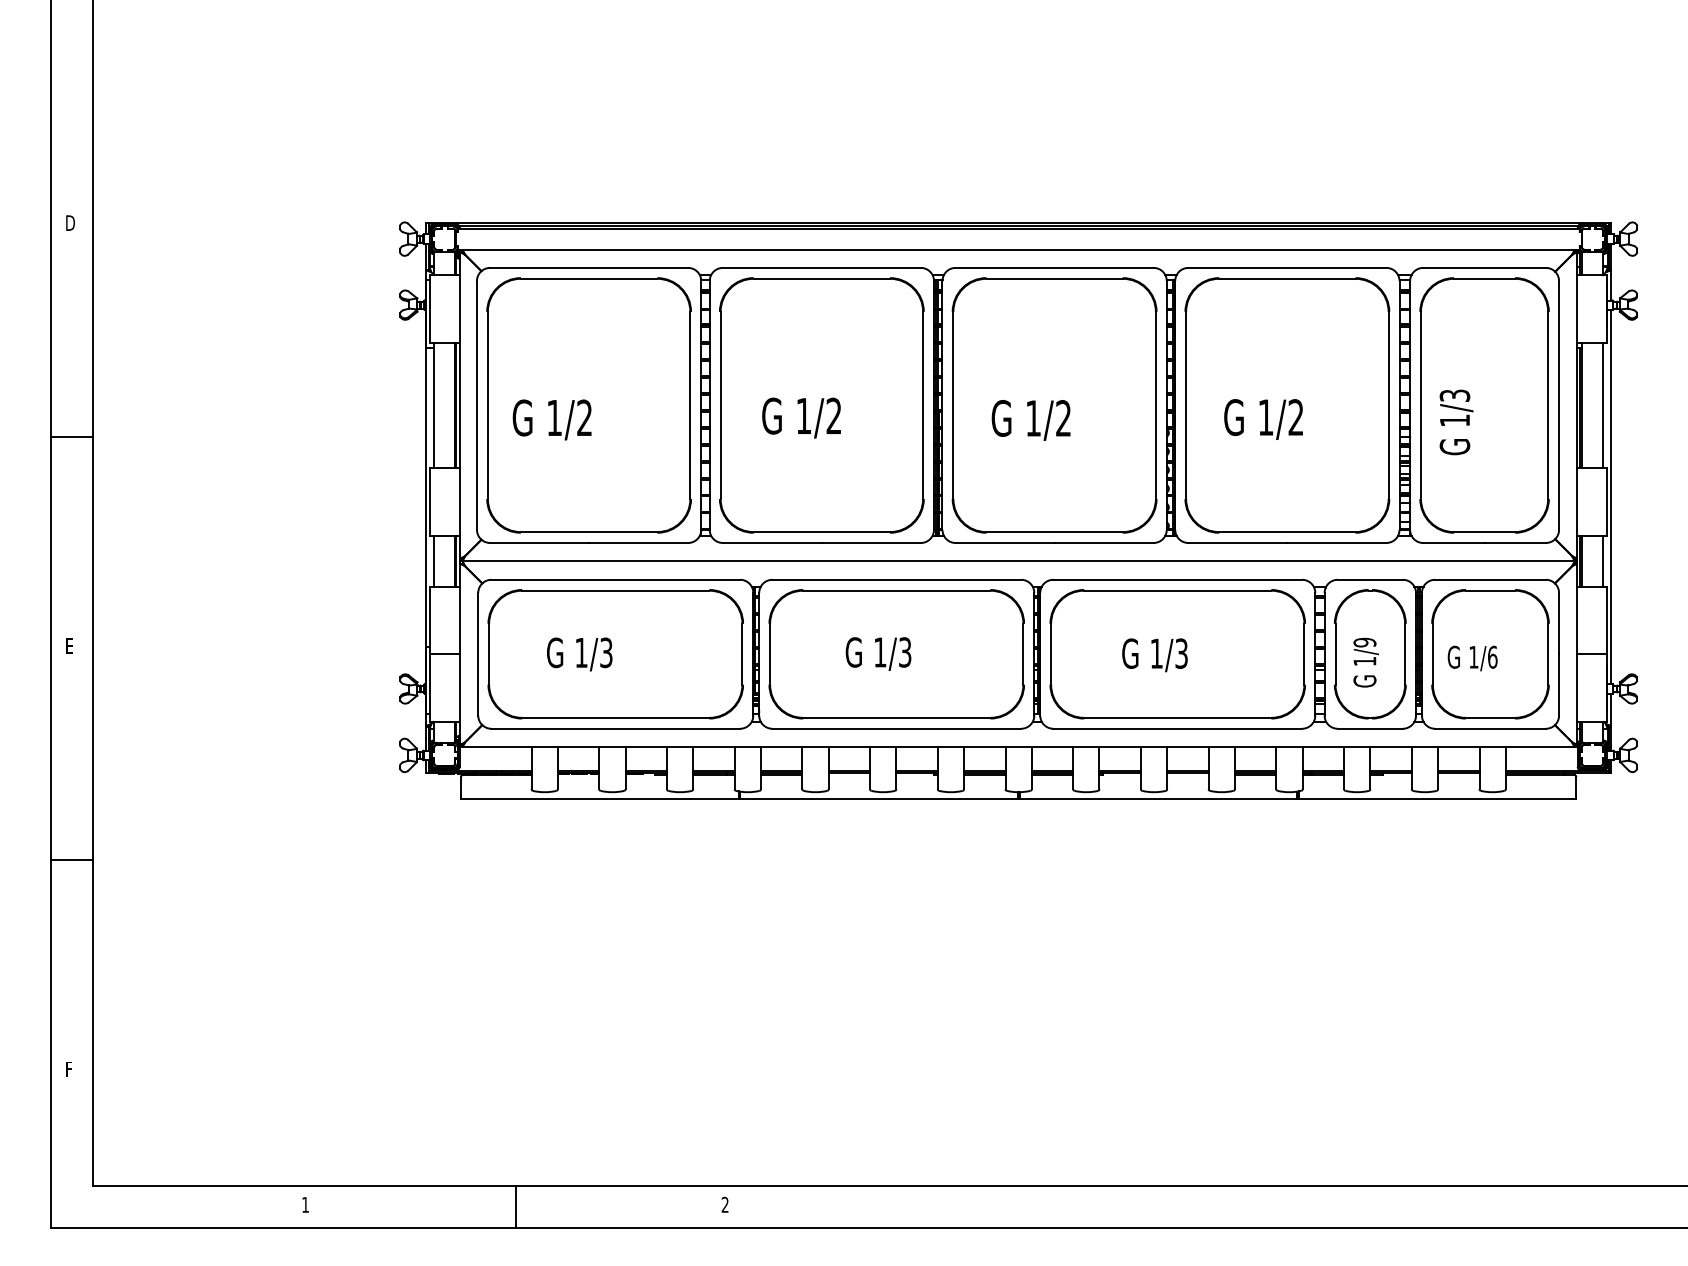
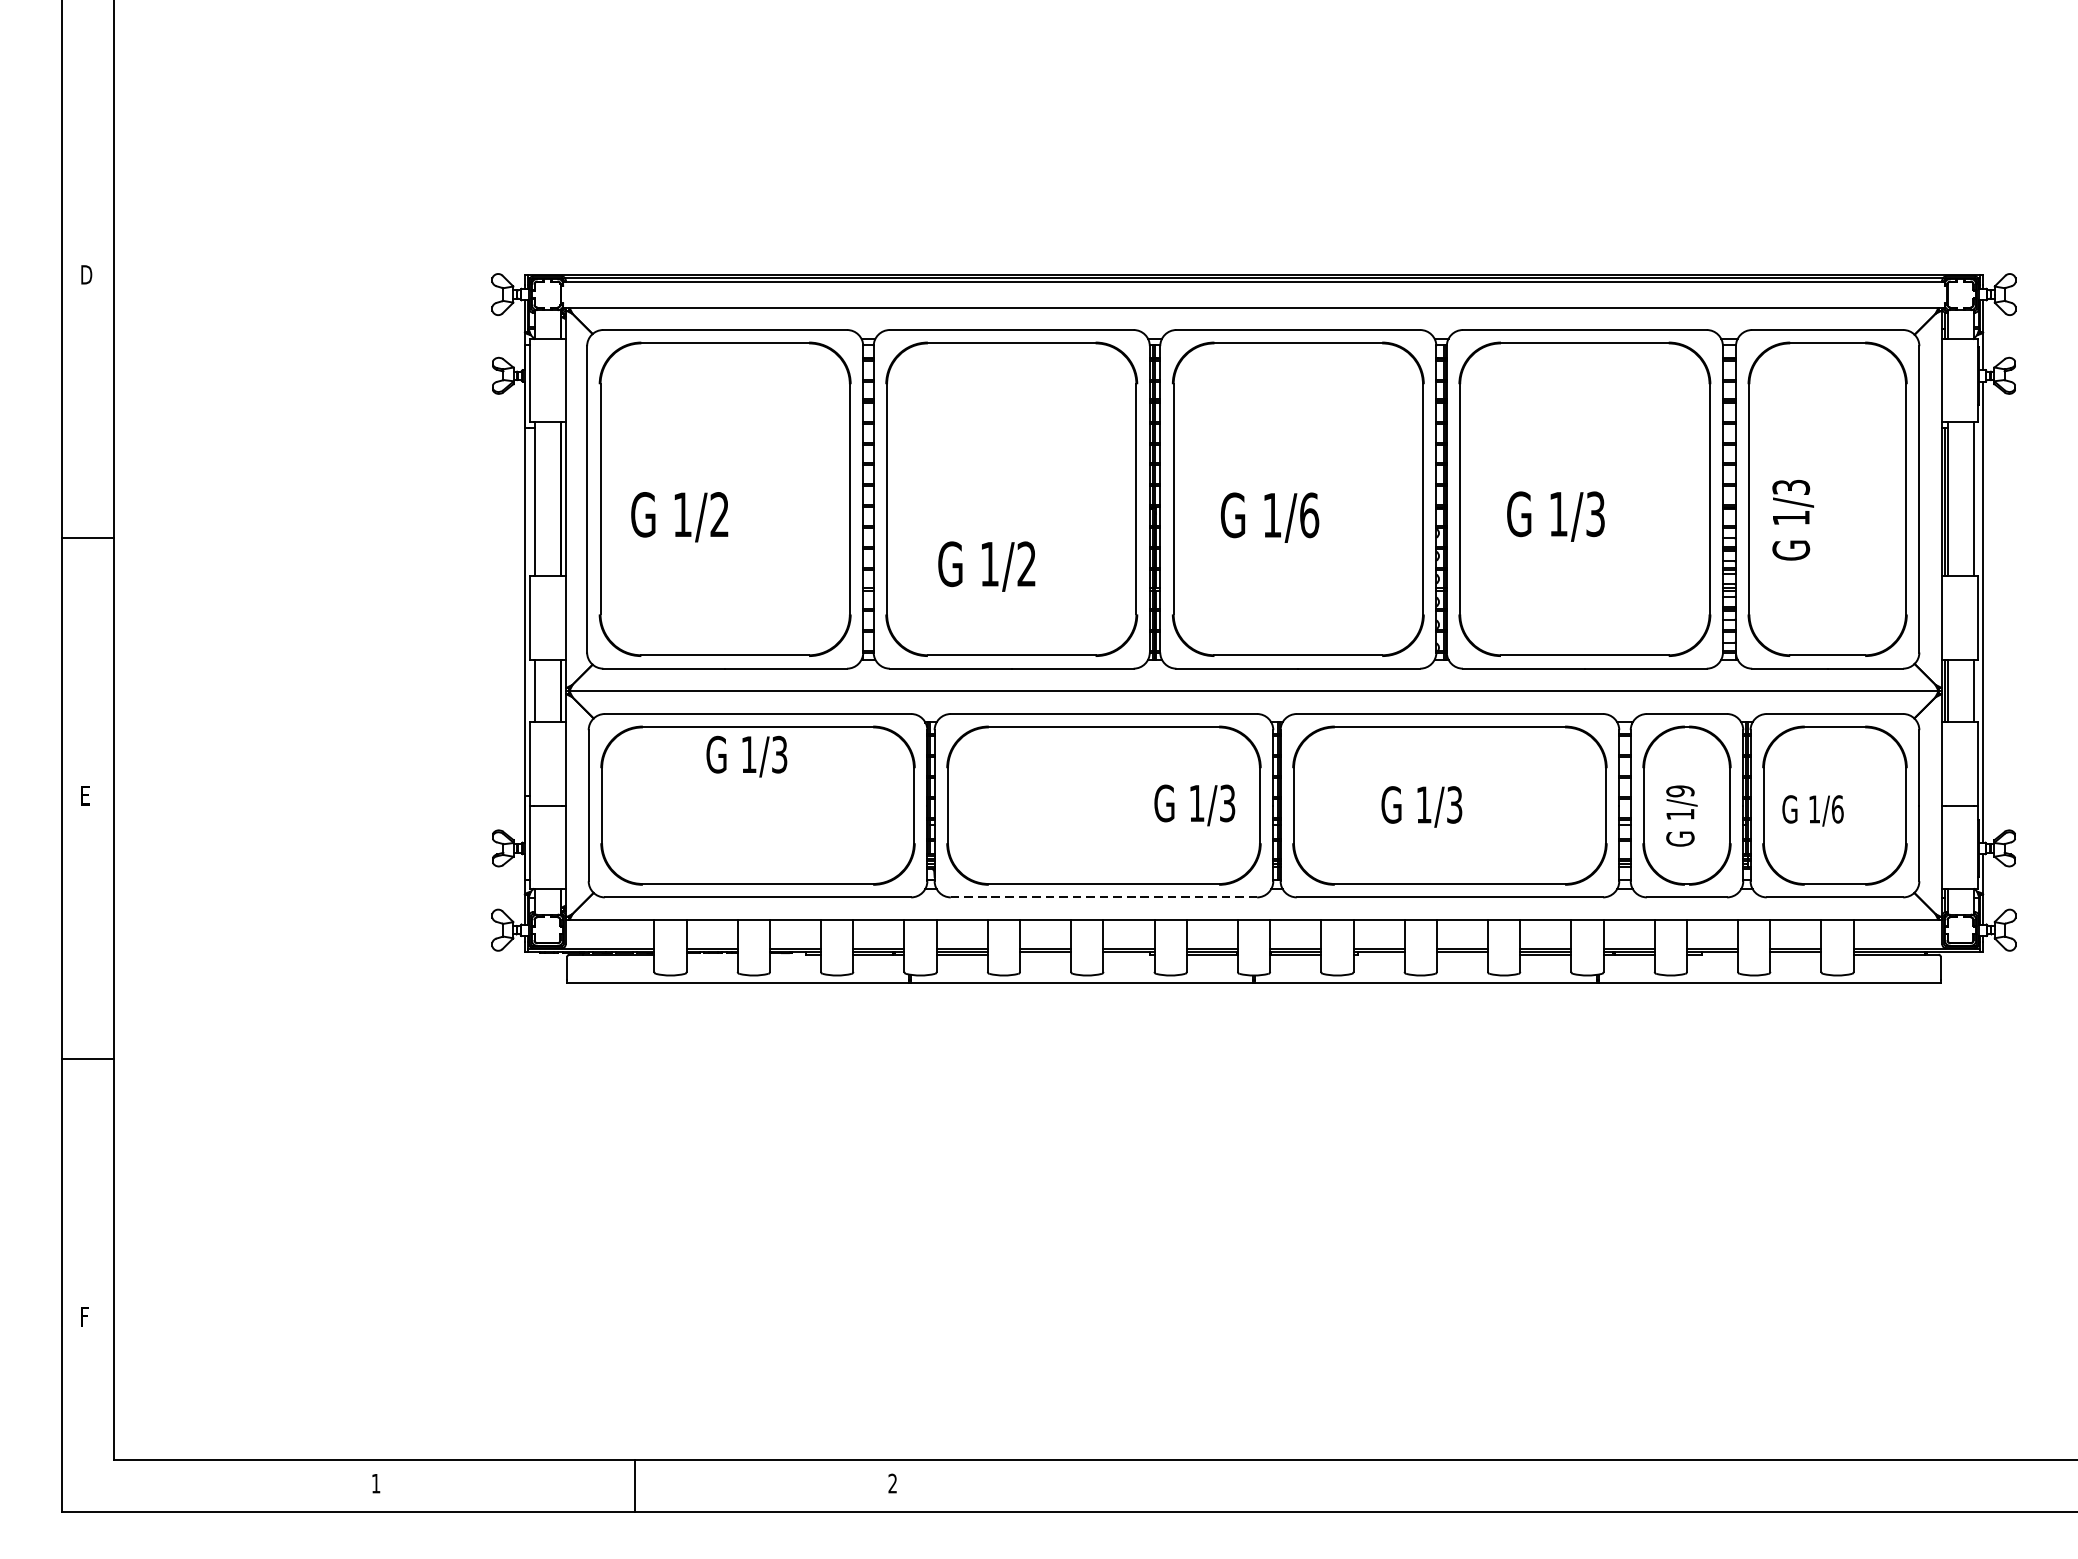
text: (801, 417) -> (986, 565), moved
text: (1295, 417) -> (1594, 514), 1/2 -> 1/3
text: (1063, 418) -> (1309, 515), 1/2 -> 1/6
text: (878, 653) -> (1194, 804), moved
text: (579, 654) -> (746, 756), moved
line: (897, 728) -> (1104, 897), solid -> dashed

